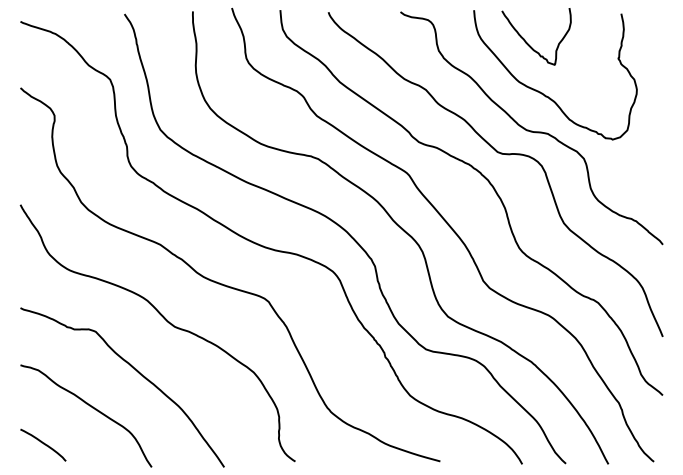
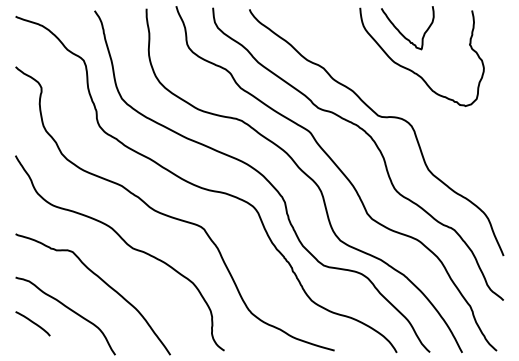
curve: (531, 130) -> (403, 99), removed
curve: (43, 444) -> (33, 323), moved

